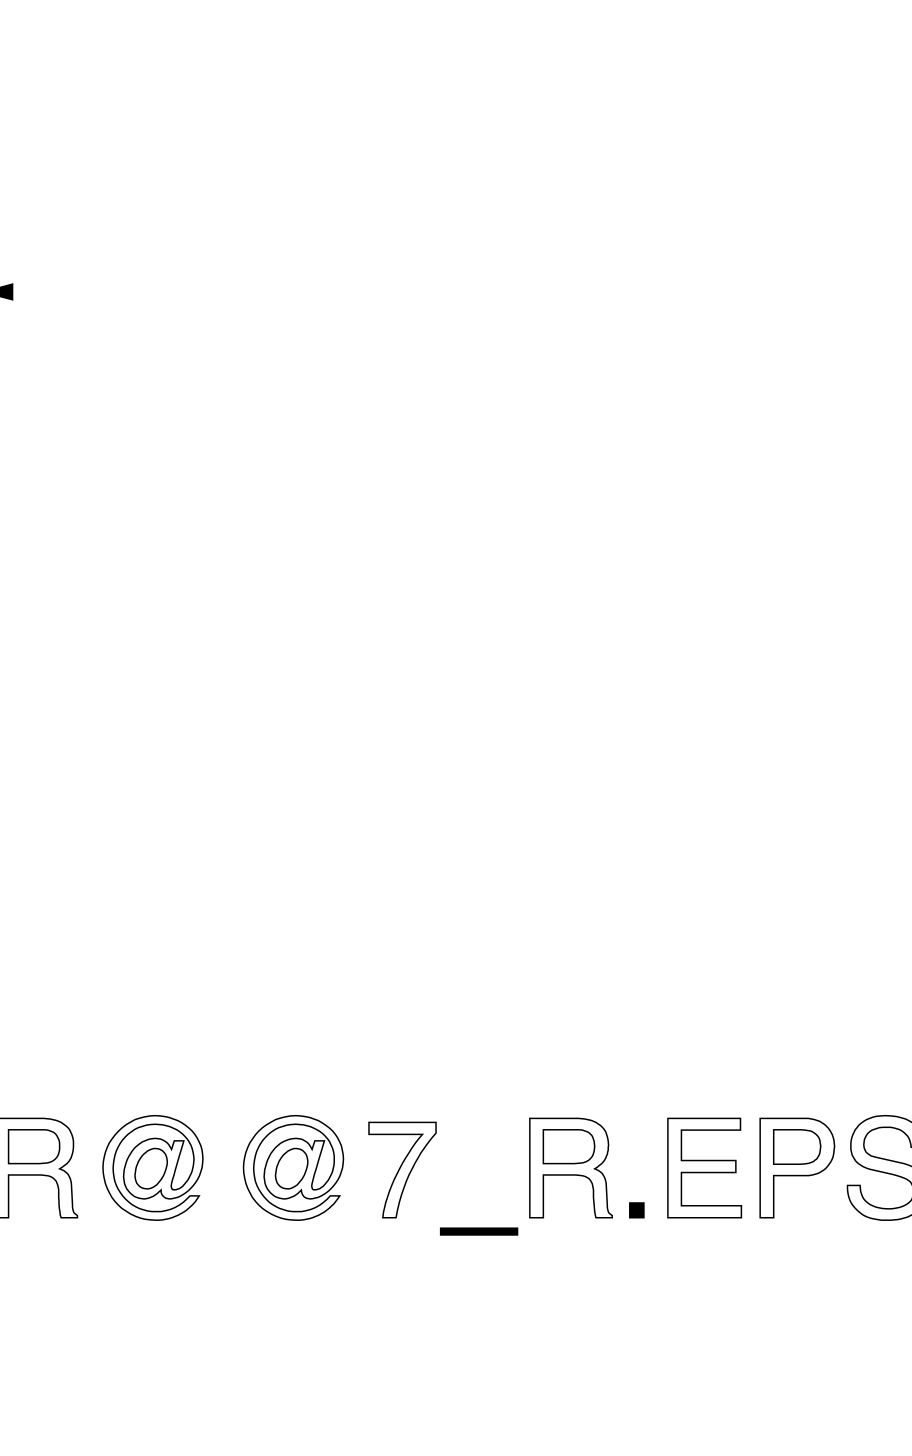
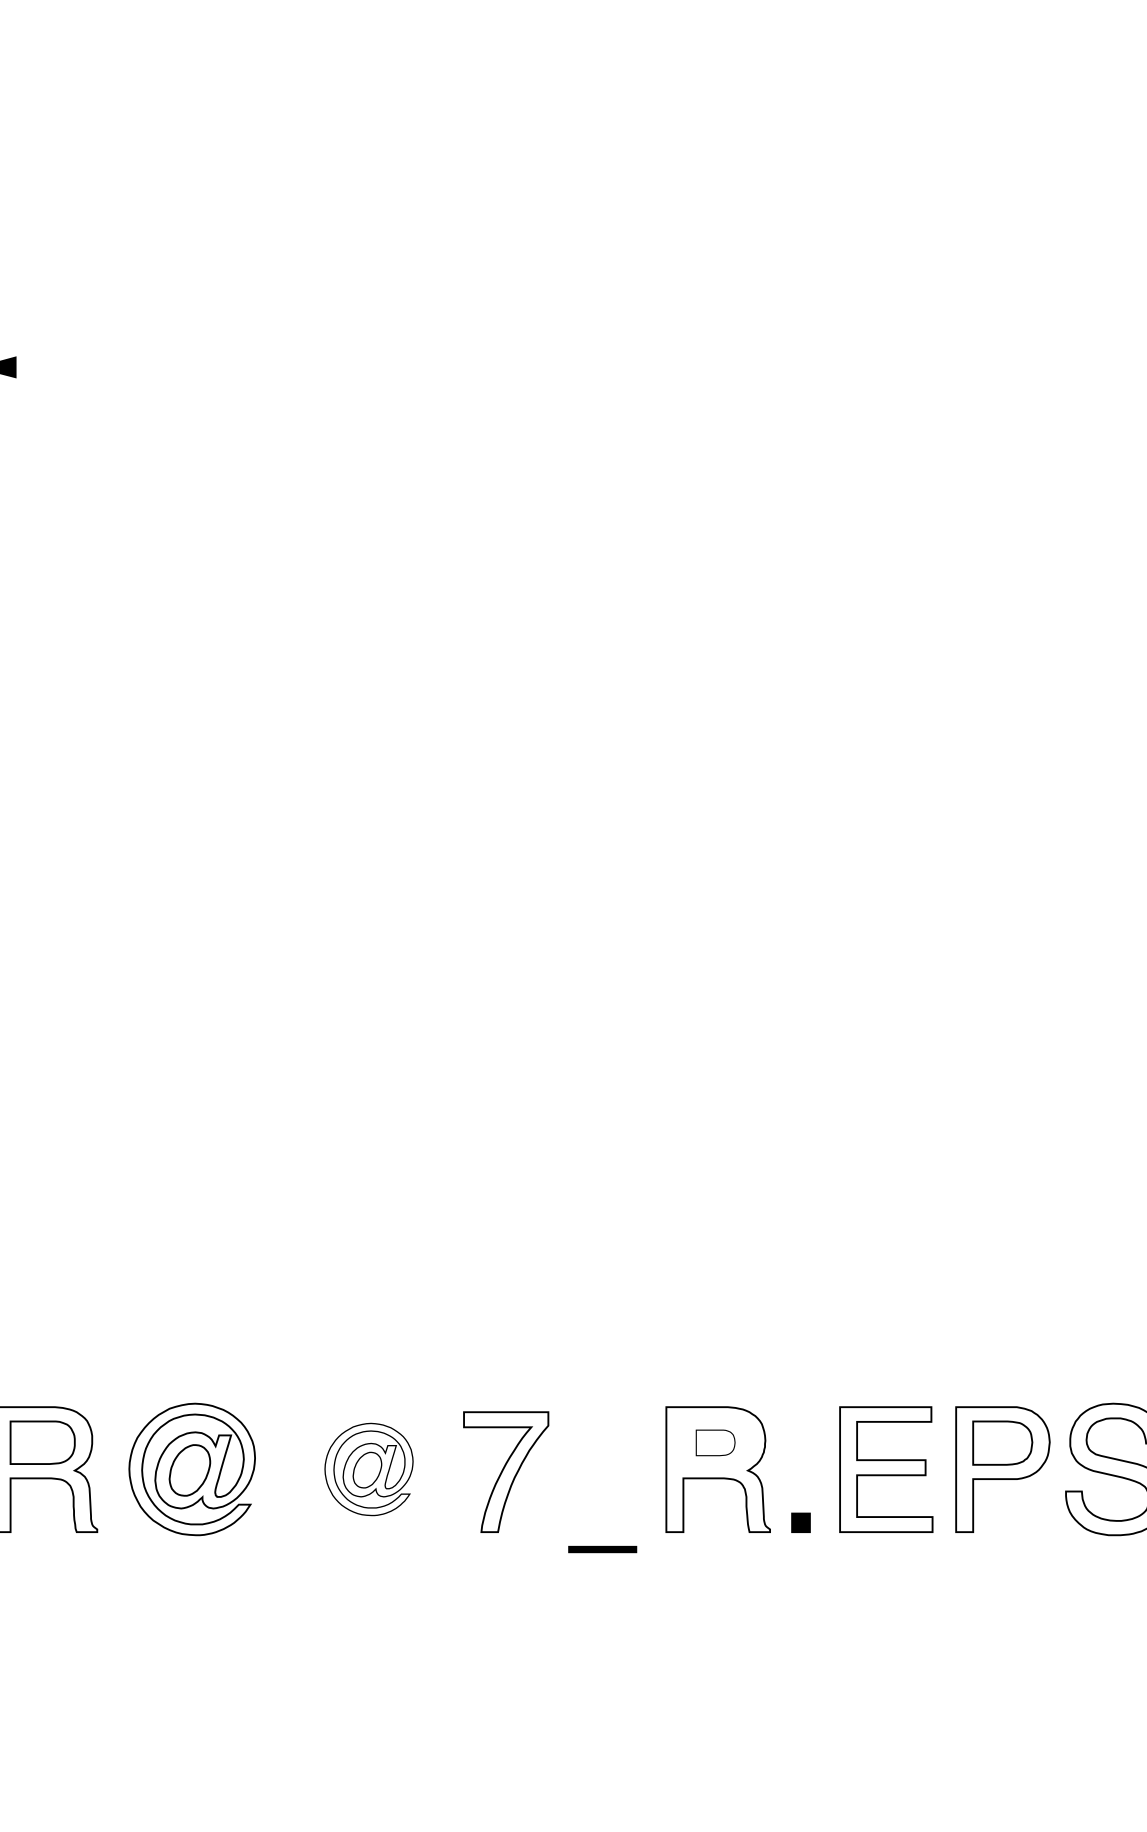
part: (568, 1146) -> (715, 1442), size x0.6
part: (293, 1167) -> (369, 1468), size x0.7
part: (479, 1231) -> (603, 1549), size x0.7

